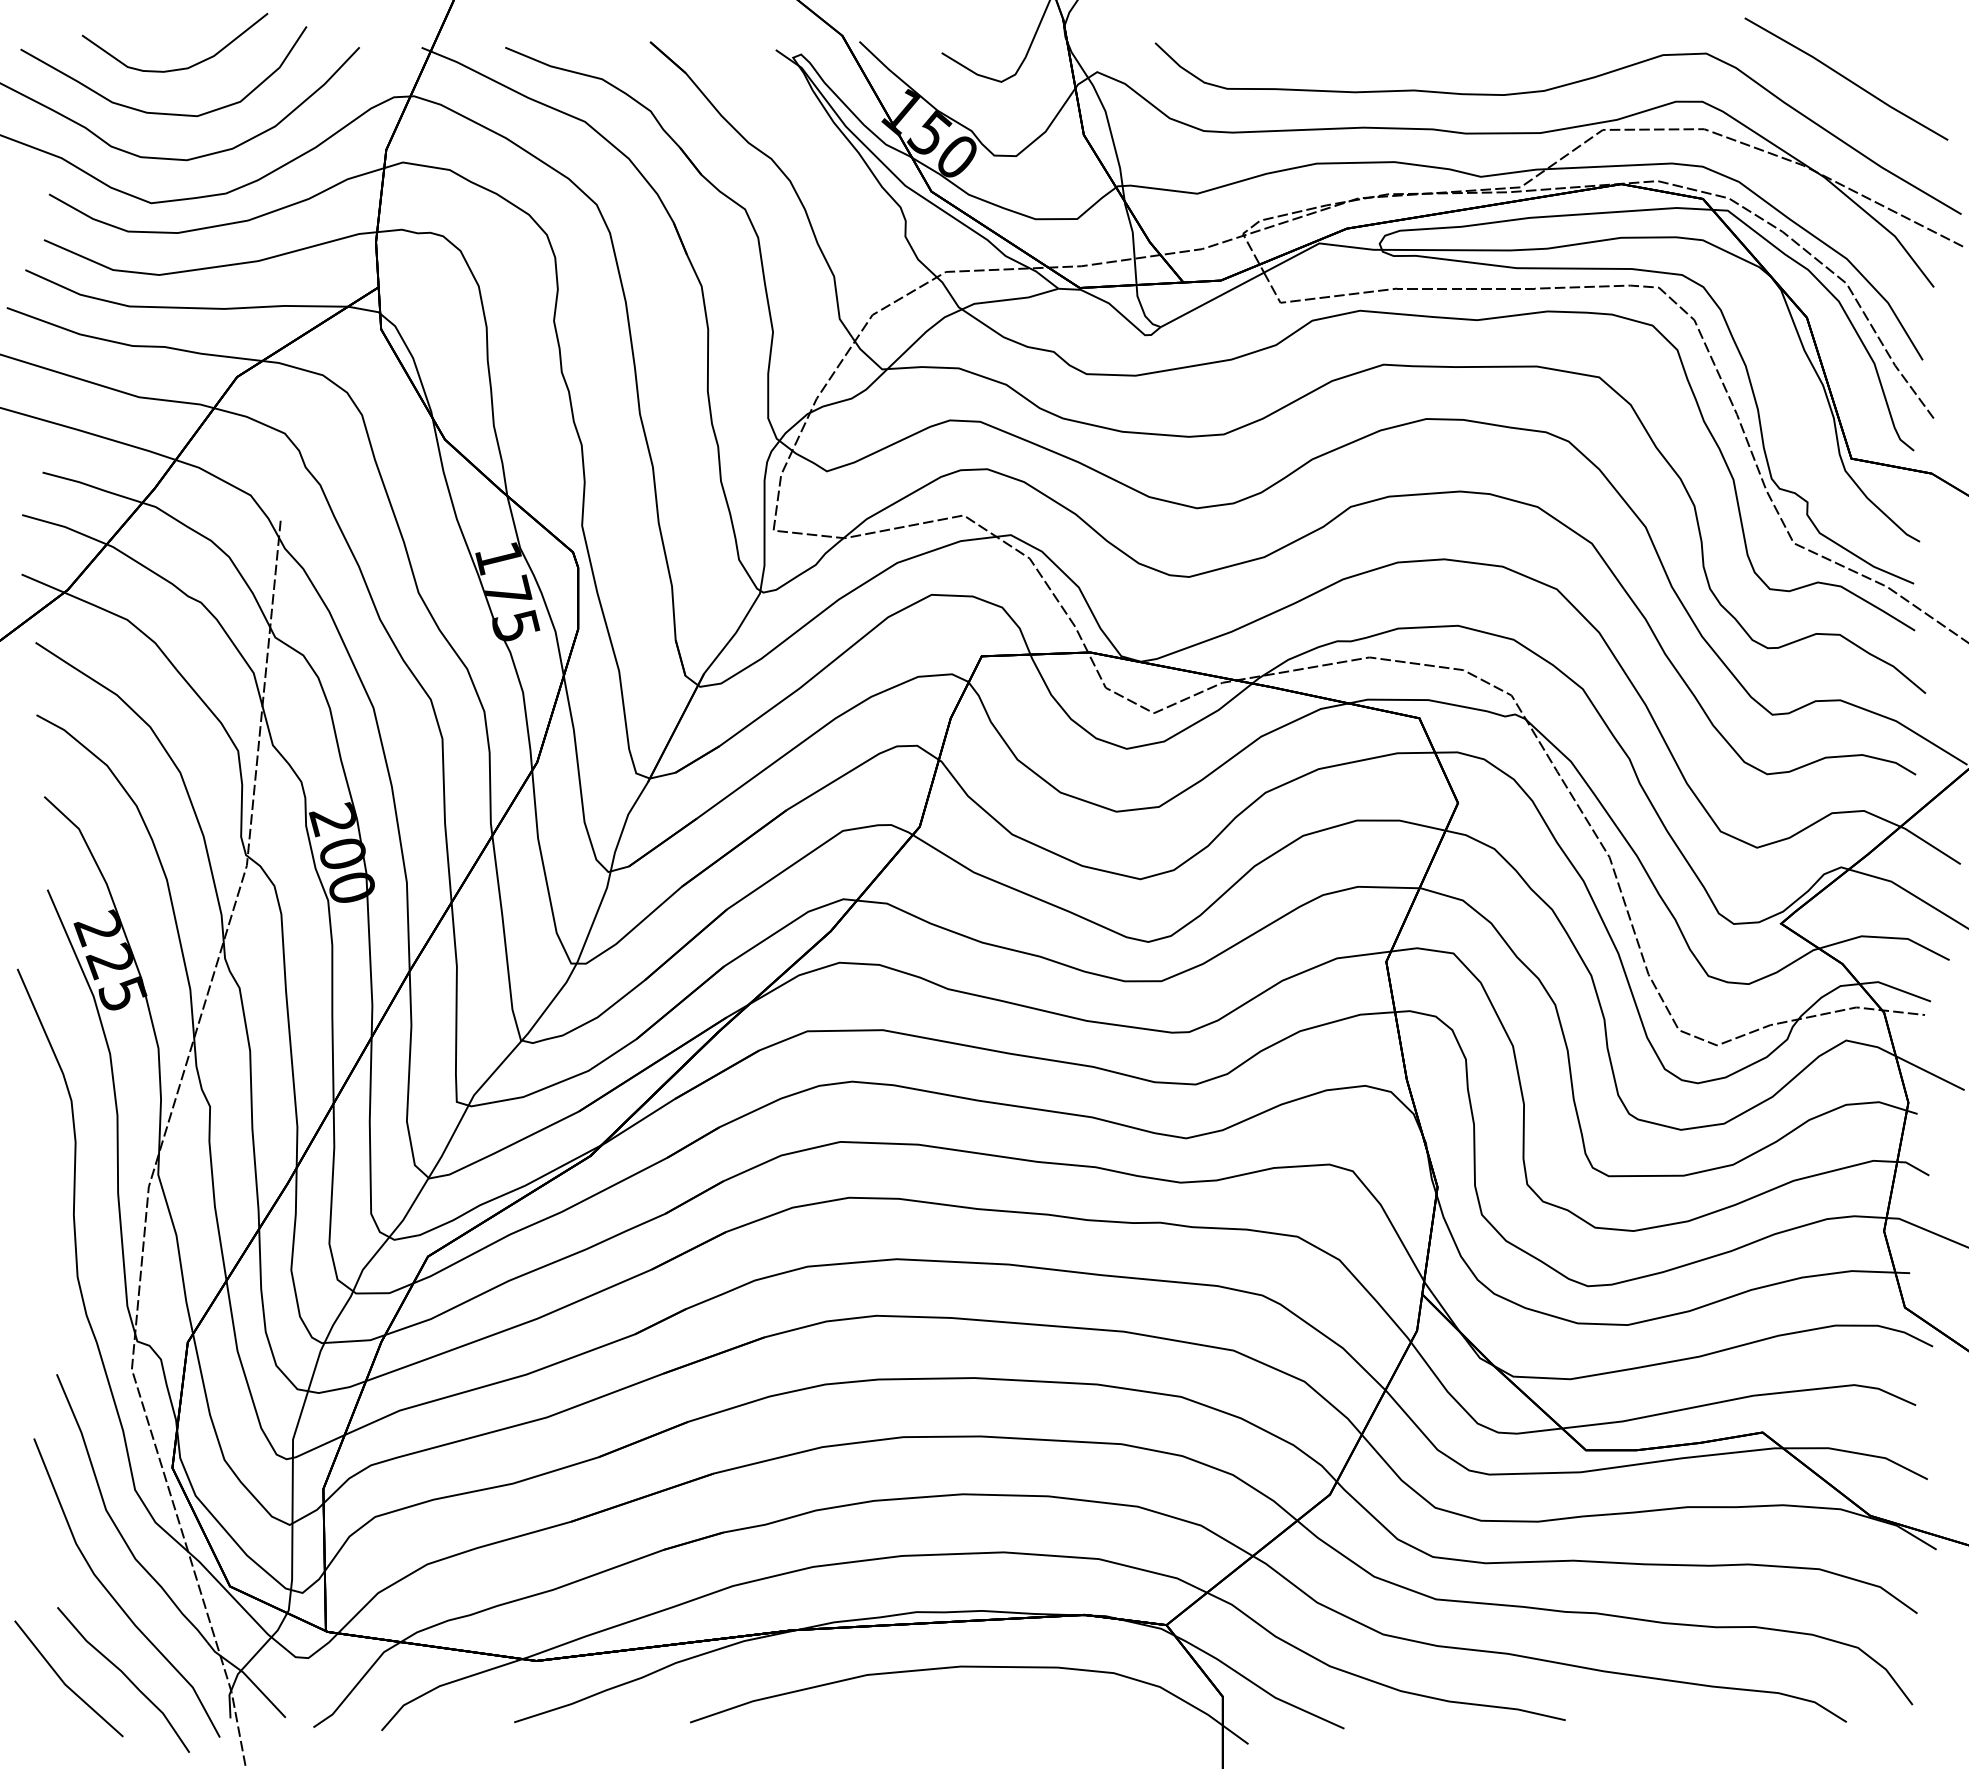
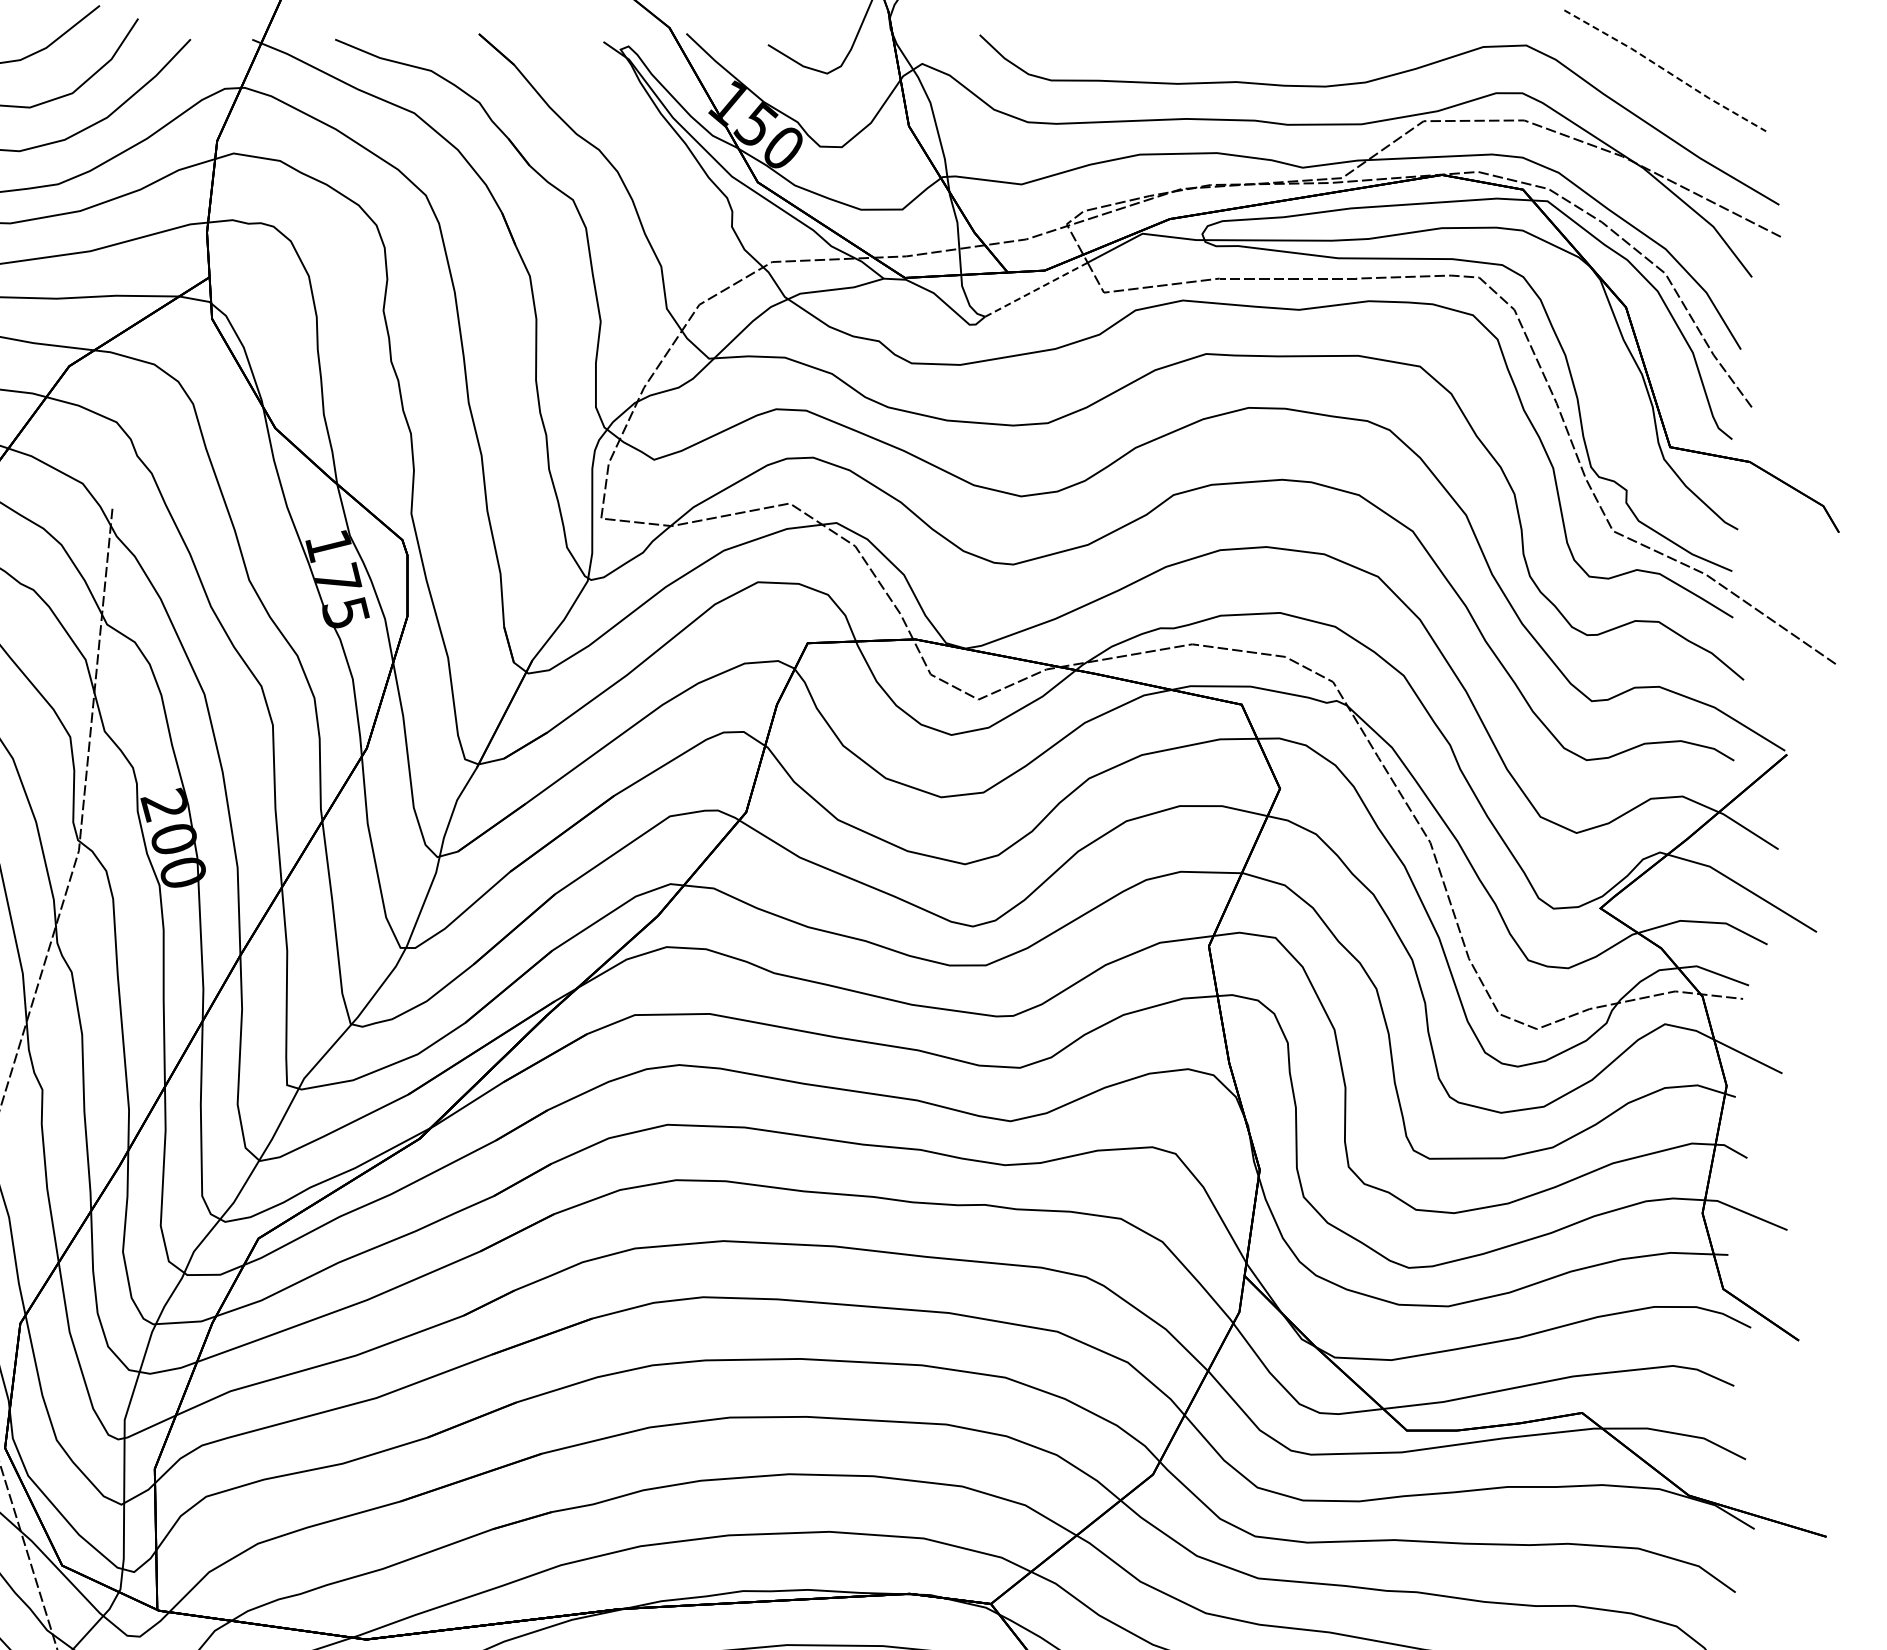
line: (1846, 78) -> (1665, 70), solid -> dashed
line: (1212, 299) -> (1036, 289), solid -> dashed

